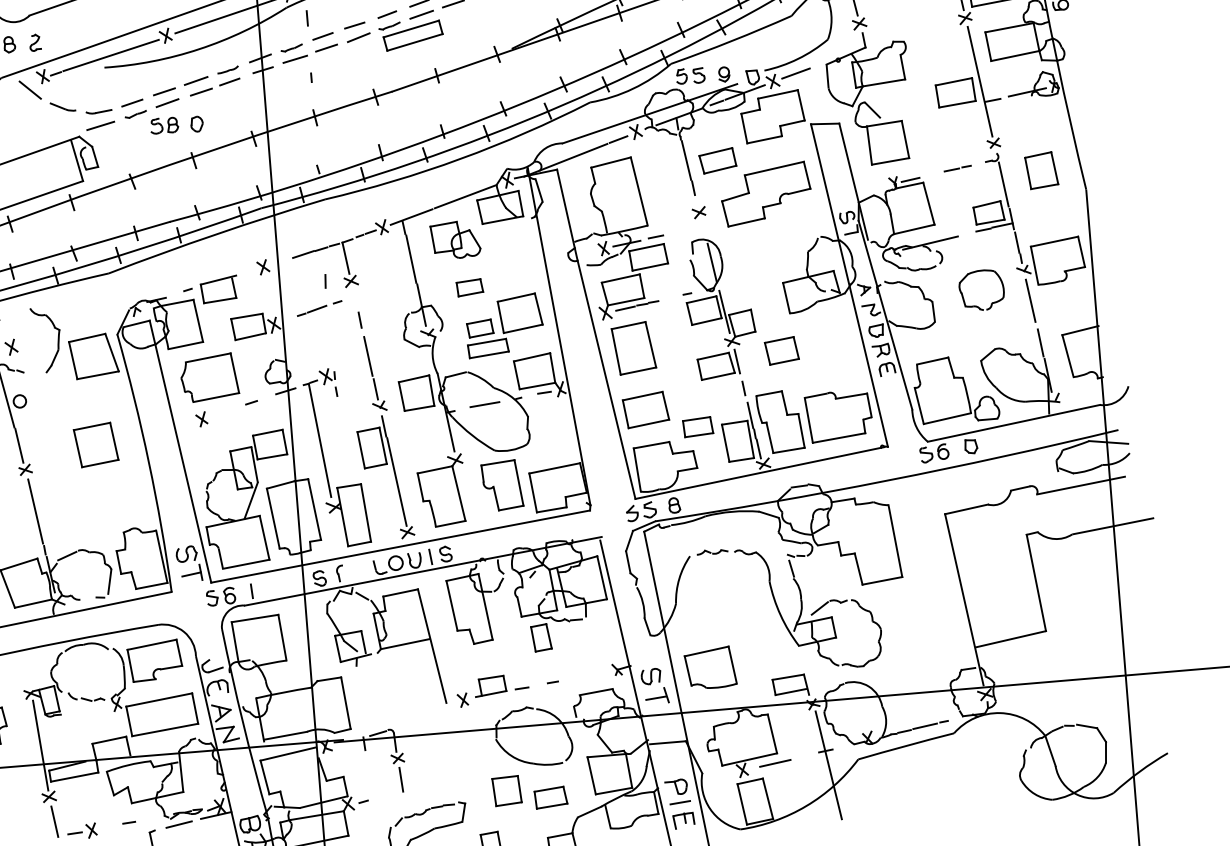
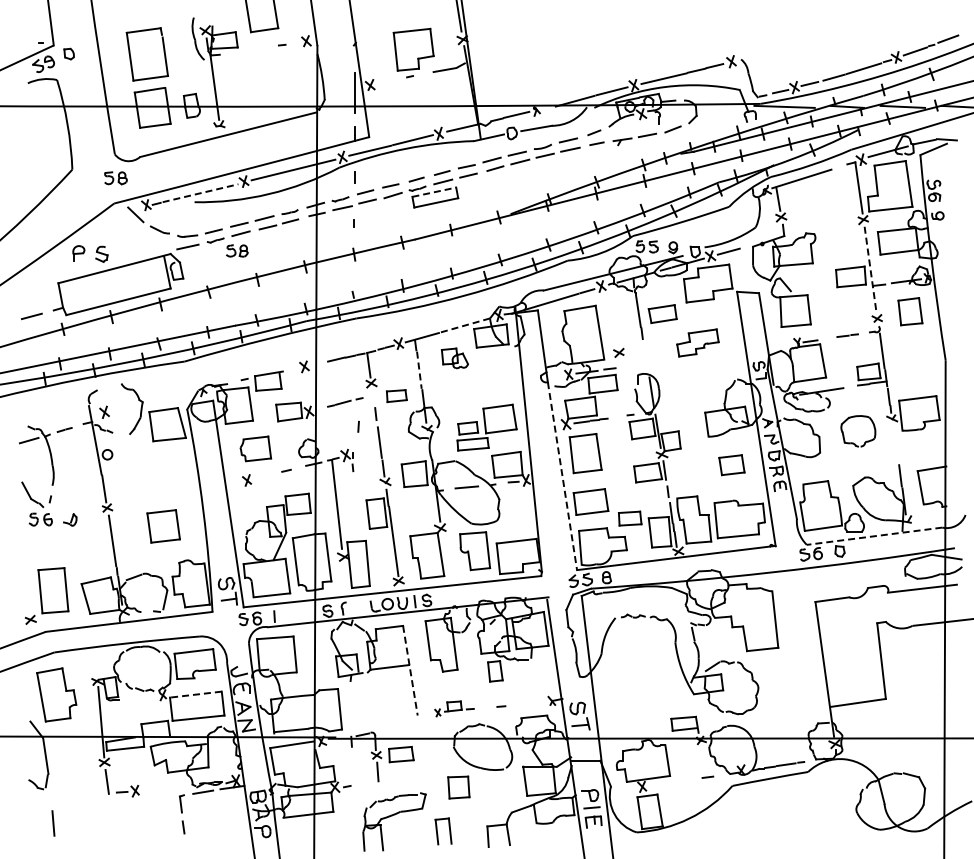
line: (411, 29) -> (434, 192), solid -> dashed
part: (35, 42) -> (142, 178), removed
line: (111, 55) -> (200, 193), solid -> dashed
line: (979, 81) -> (870, 269), solid -> dashed
part: (197, 123) -> (262, 251), removed
part: (1041, 170) -> (910, 311), moved
part: (765, 193) -> (697, 342), size x0.6
line: (465, 196) -> (465, 325), solid -> dashed
part: (698, 212) -> (618, 352), moved
part: (455, 240) -> (454, 358), size x0.7
line: (411, 259) -> (419, 370), solid -> dashed
line: (325, 281) -> (358, 426), moved
part: (469, 288) -> (396, 396), moved
line: (1030, 300) -> (895, 442), removed
part: (781, 351) -> (731, 465), moved
part: (209, 377) -> (255, 448), size x0.7
line: (606, 380) -> (562, 476), solid -> dashed
line: (1013, 423) -> (874, 536), solid -> dashed
part: (95, 445) -> (163, 526), moved
line: (432, 647) -> (410, 671), solid -> dashed
part: (710, 667) -> (624, 705), removed
part: (492, 689) -> (454, 708), size x0.7
line: (158, 699) -> (195, 694), solid -> dashed
line: (775, 763) -> (668, 783), removed
line: (827, 765) -> (708, 788), removed
part: (551, 797) -> (401, 754), moved
line: (128, 822) -> (164, 787), removed

